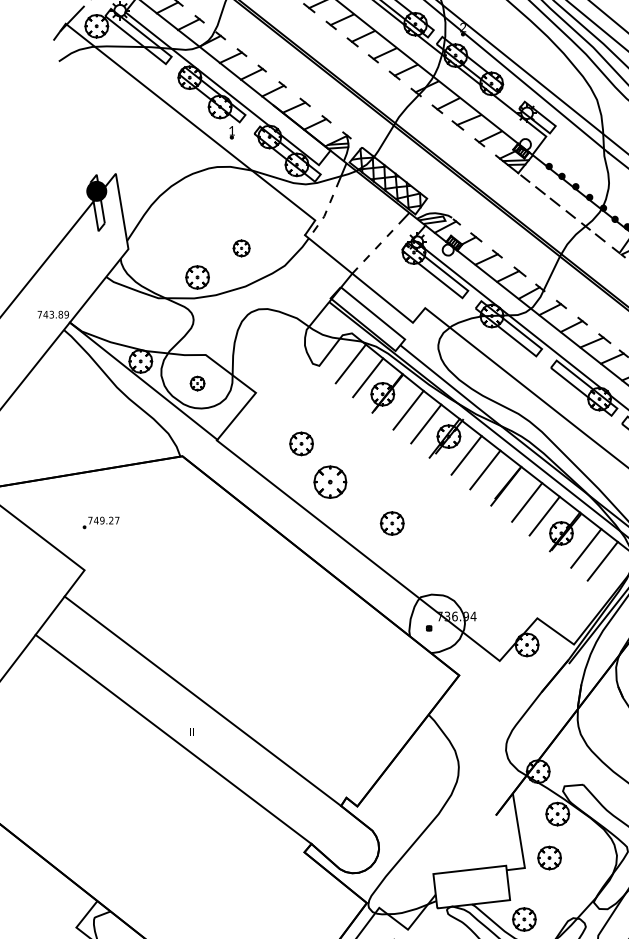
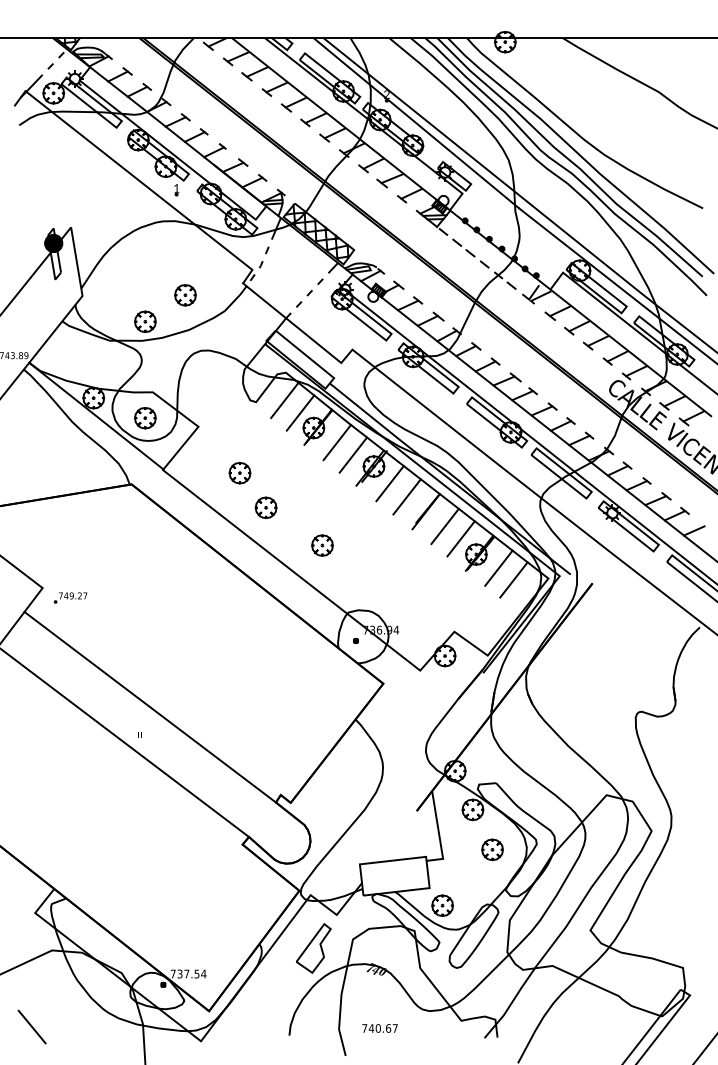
part: (241, 248) -> (185, 295), size x1.43
part: (197, 383) -> (145, 418), size x1.67
part: (329, 481) -> (265, 507), size x0.71
part: (100, 522) -> (70, 597), moved
part: (549, 857) -> (492, 849), moved

